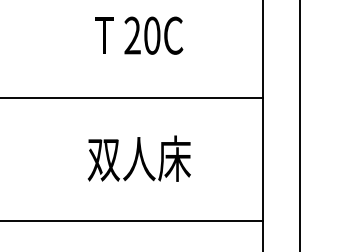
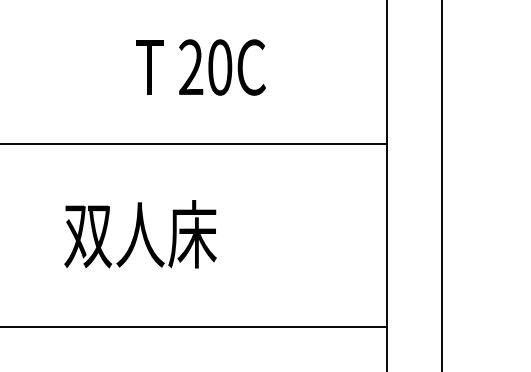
text: (139, 35) -> (201, 67), moved
text: (138, 158) -> (139, 233), moved

